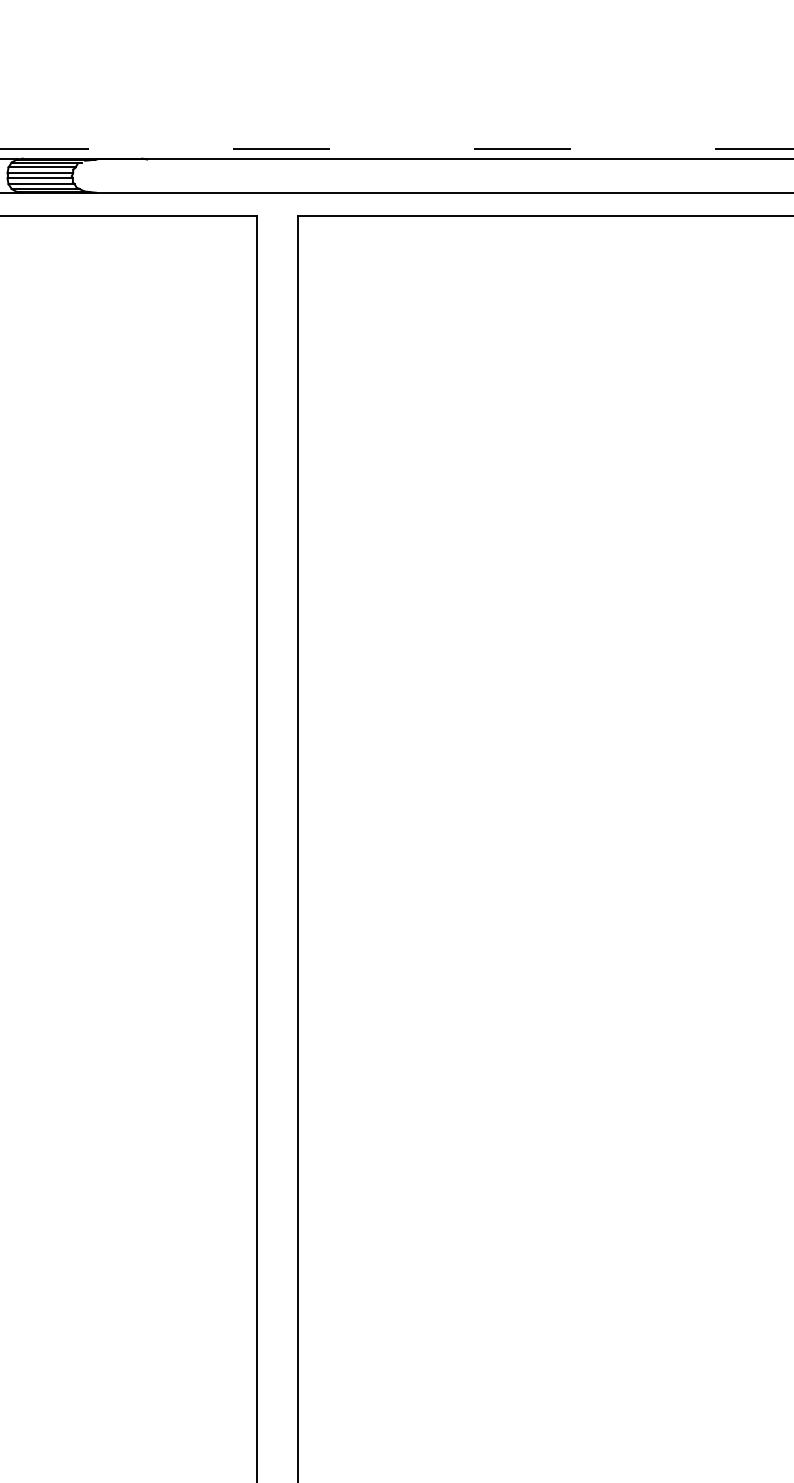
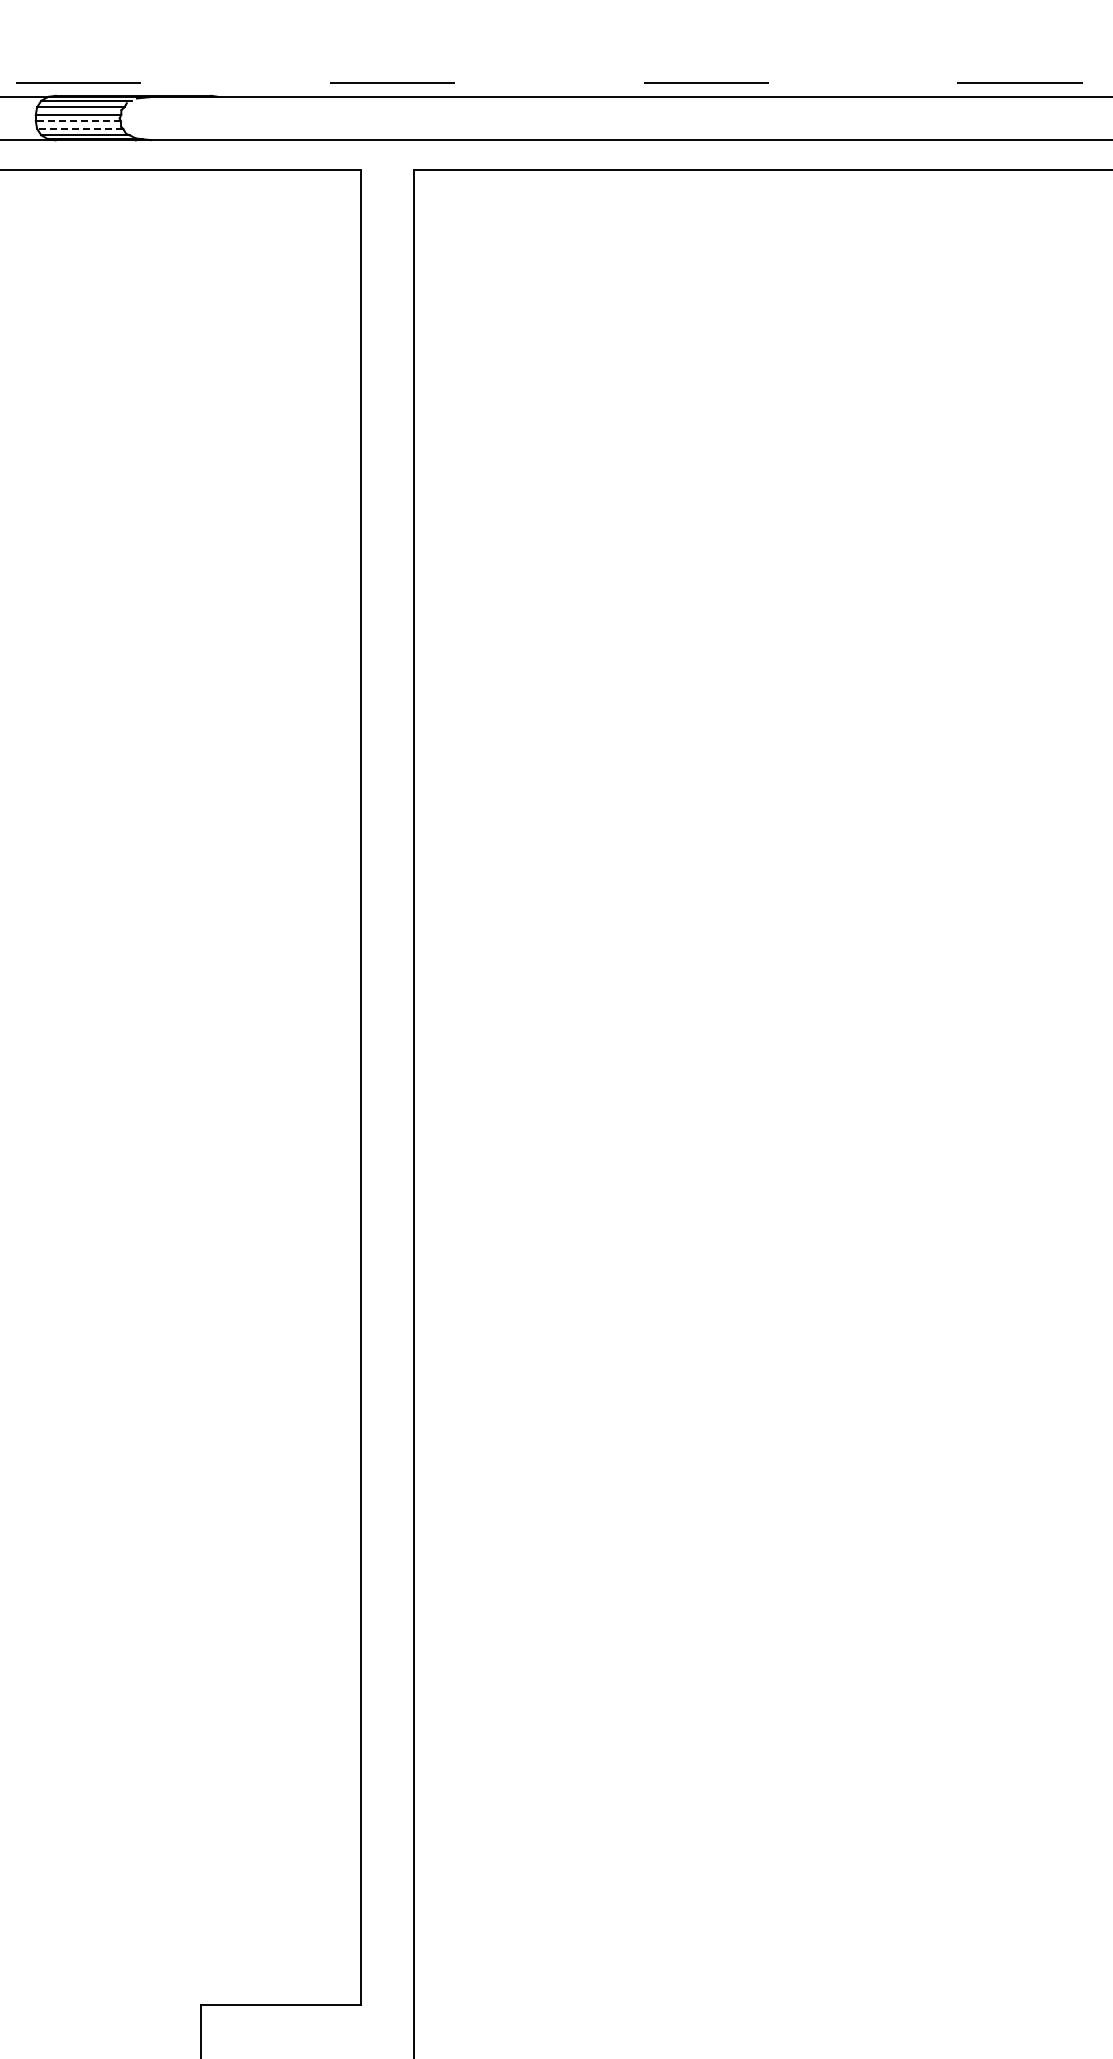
line: (40, 178) -> (78, 121), solid -> dashed
line: (41, 184) -> (79, 129), solid -> dashed

